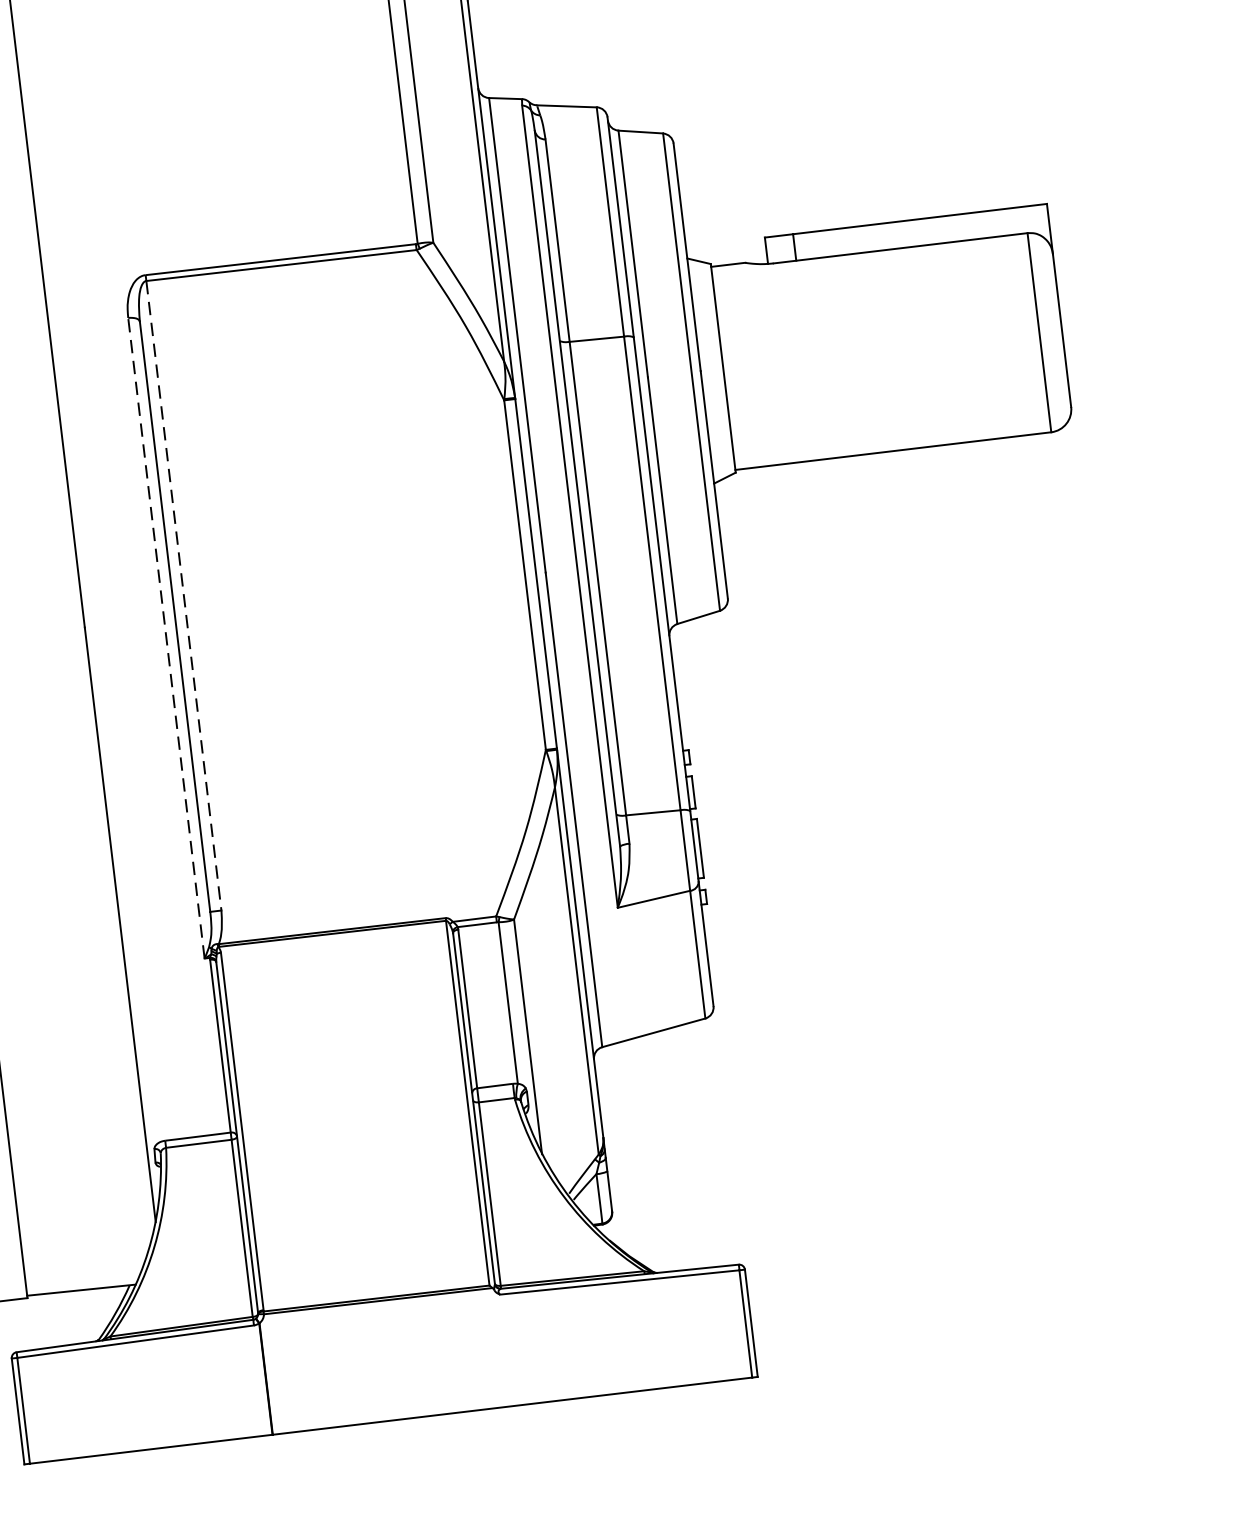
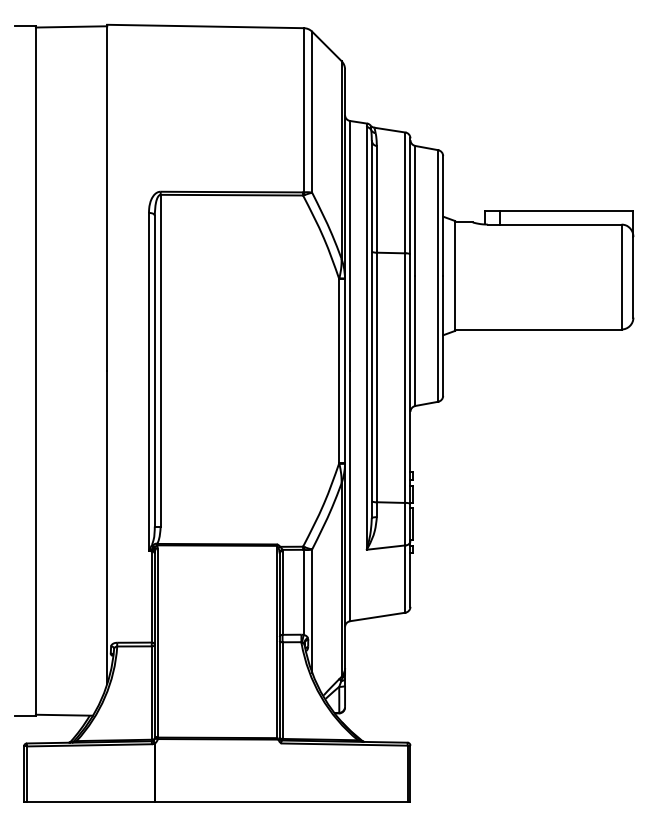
line: (183, 595) -> (160, 360), dashed -> solid
line: (165, 637) -> (148, 381), dashed -> solid

